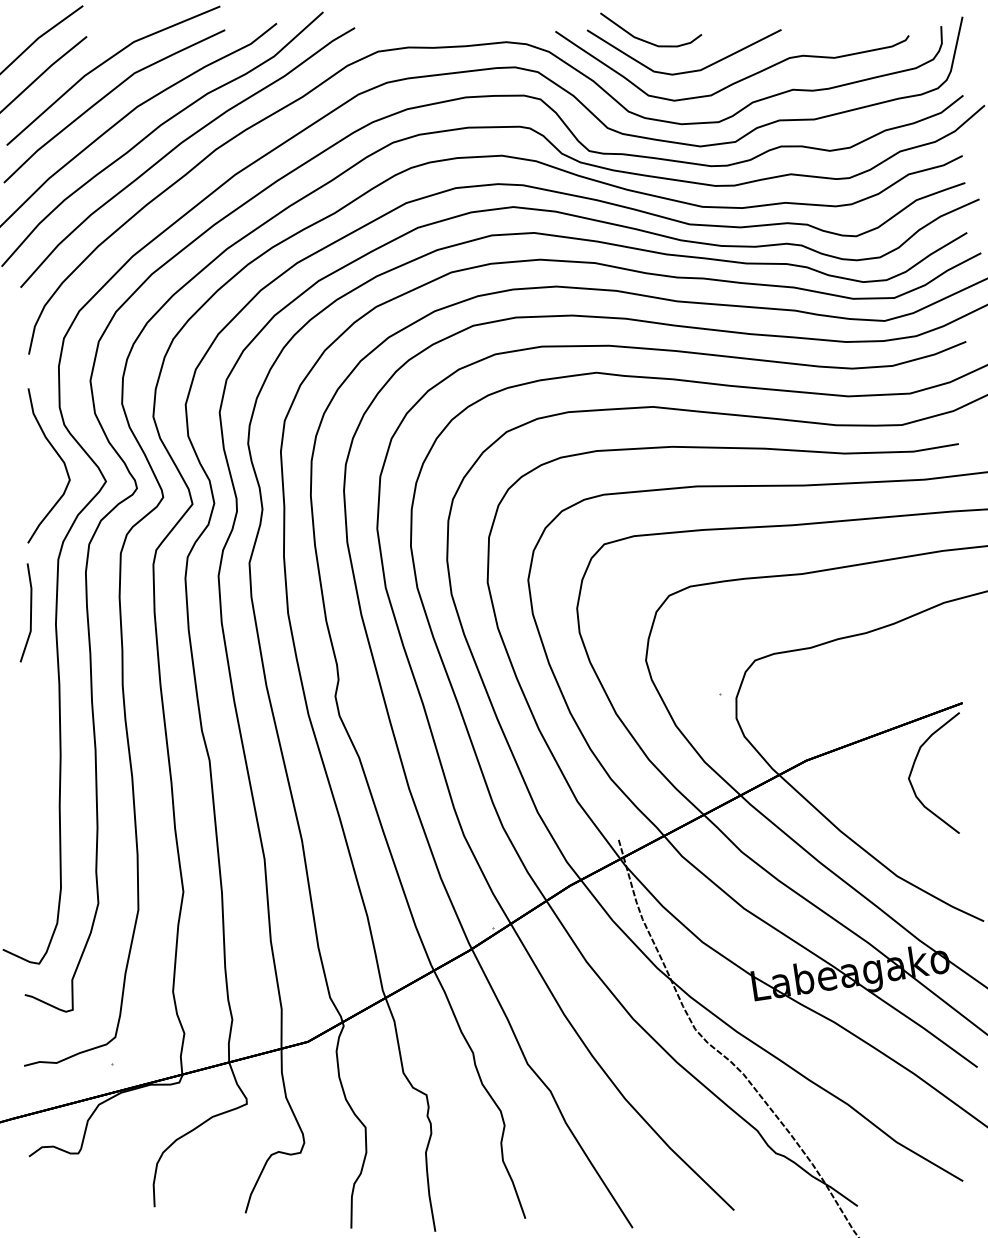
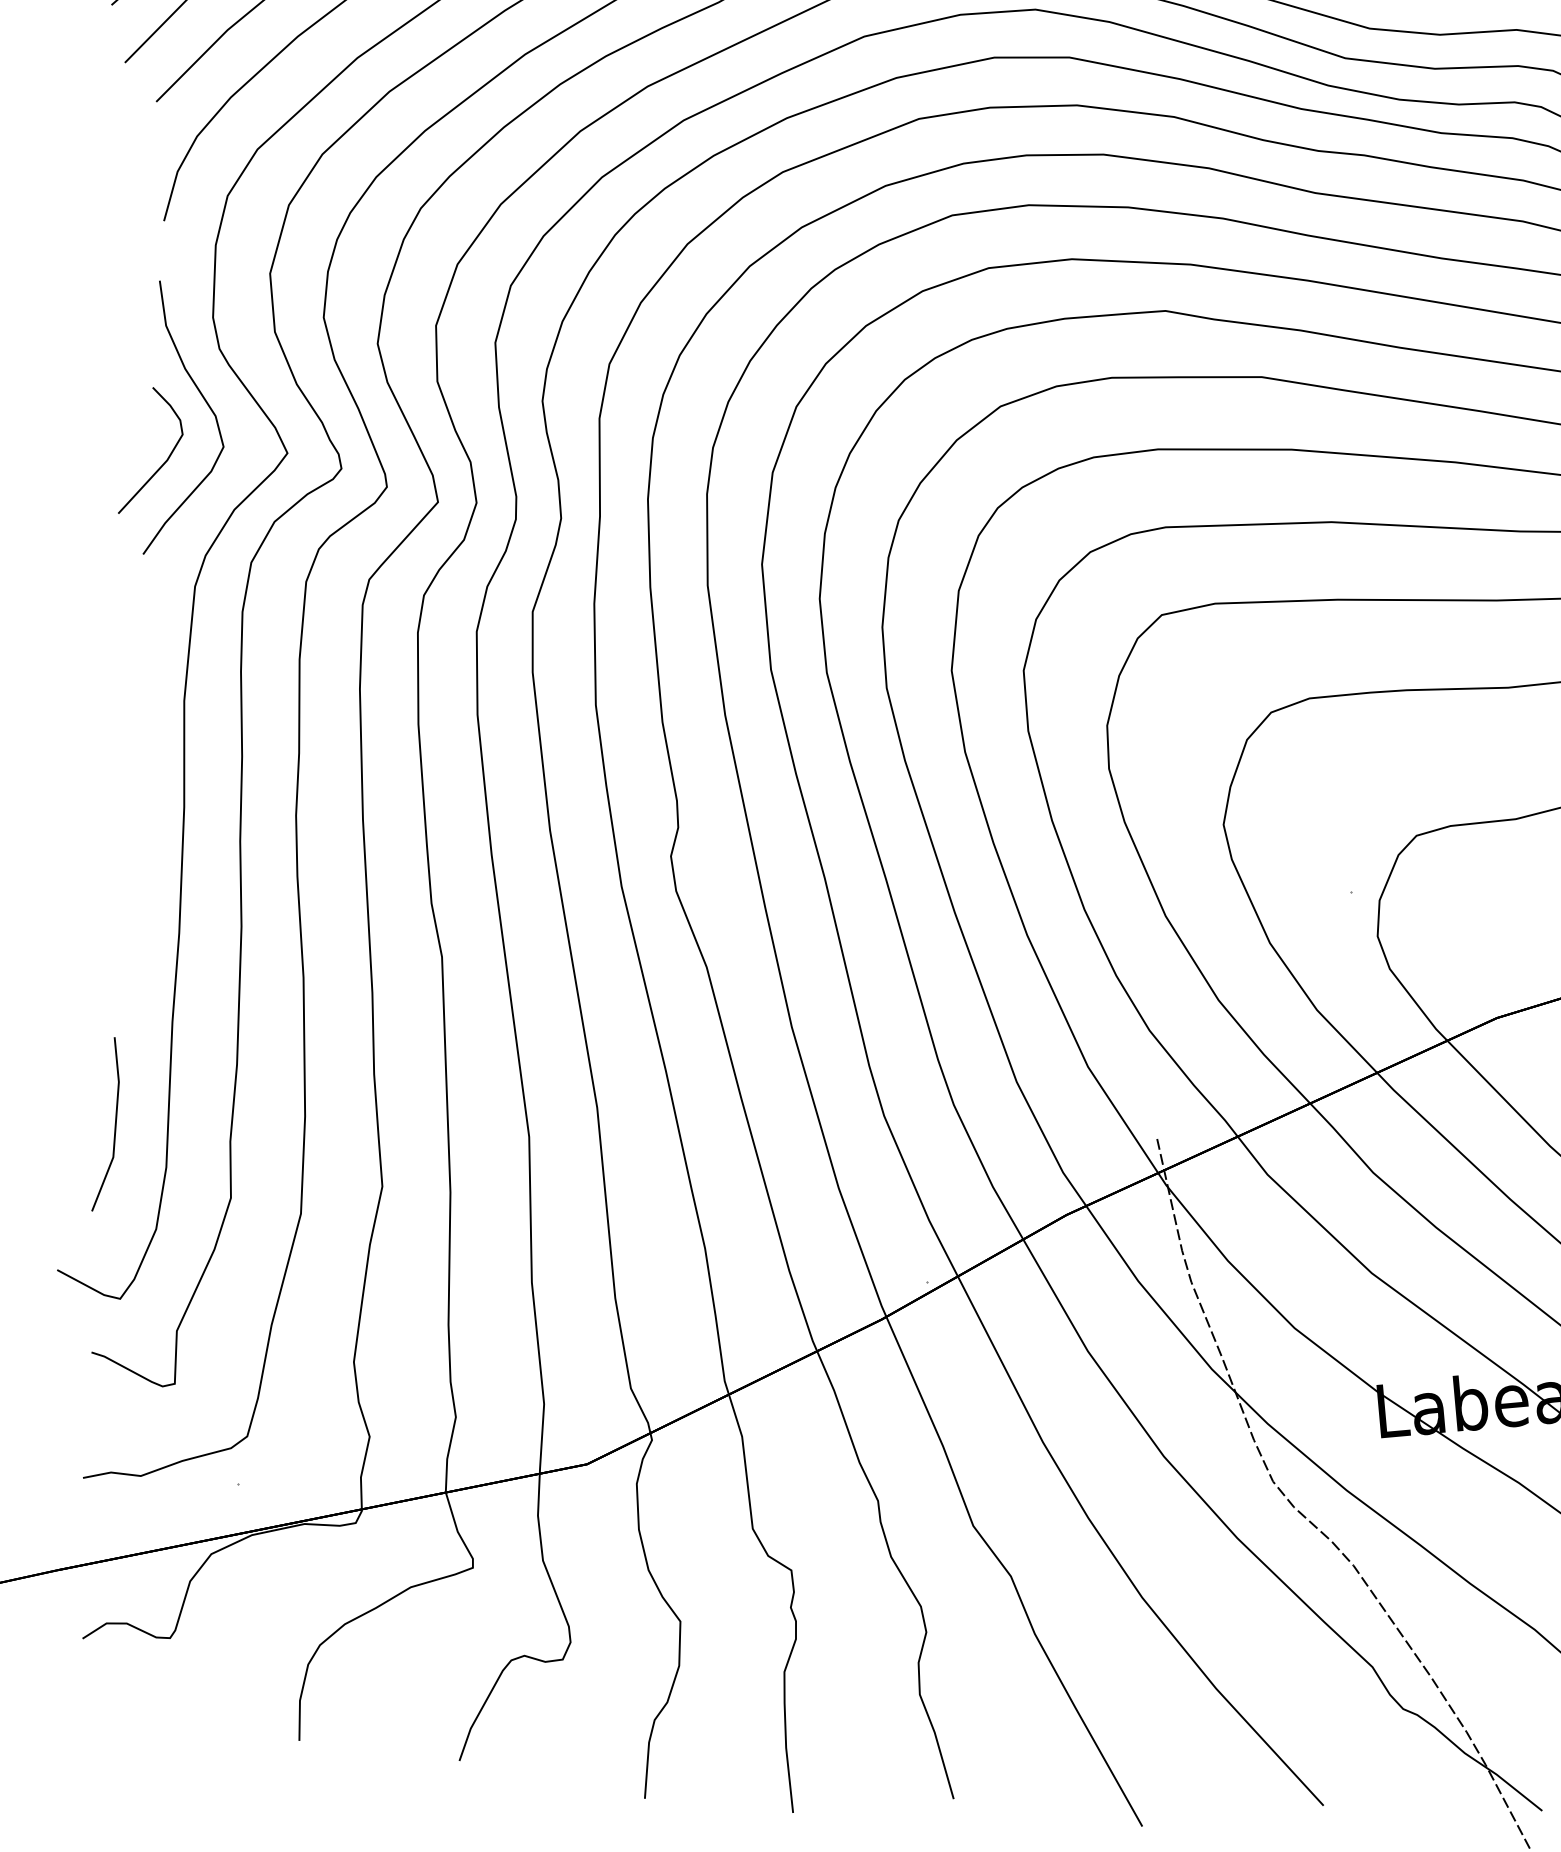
curve: (36, 490) -> (163, 462), added
line: (30, 612) -> (114, 1124), moved

